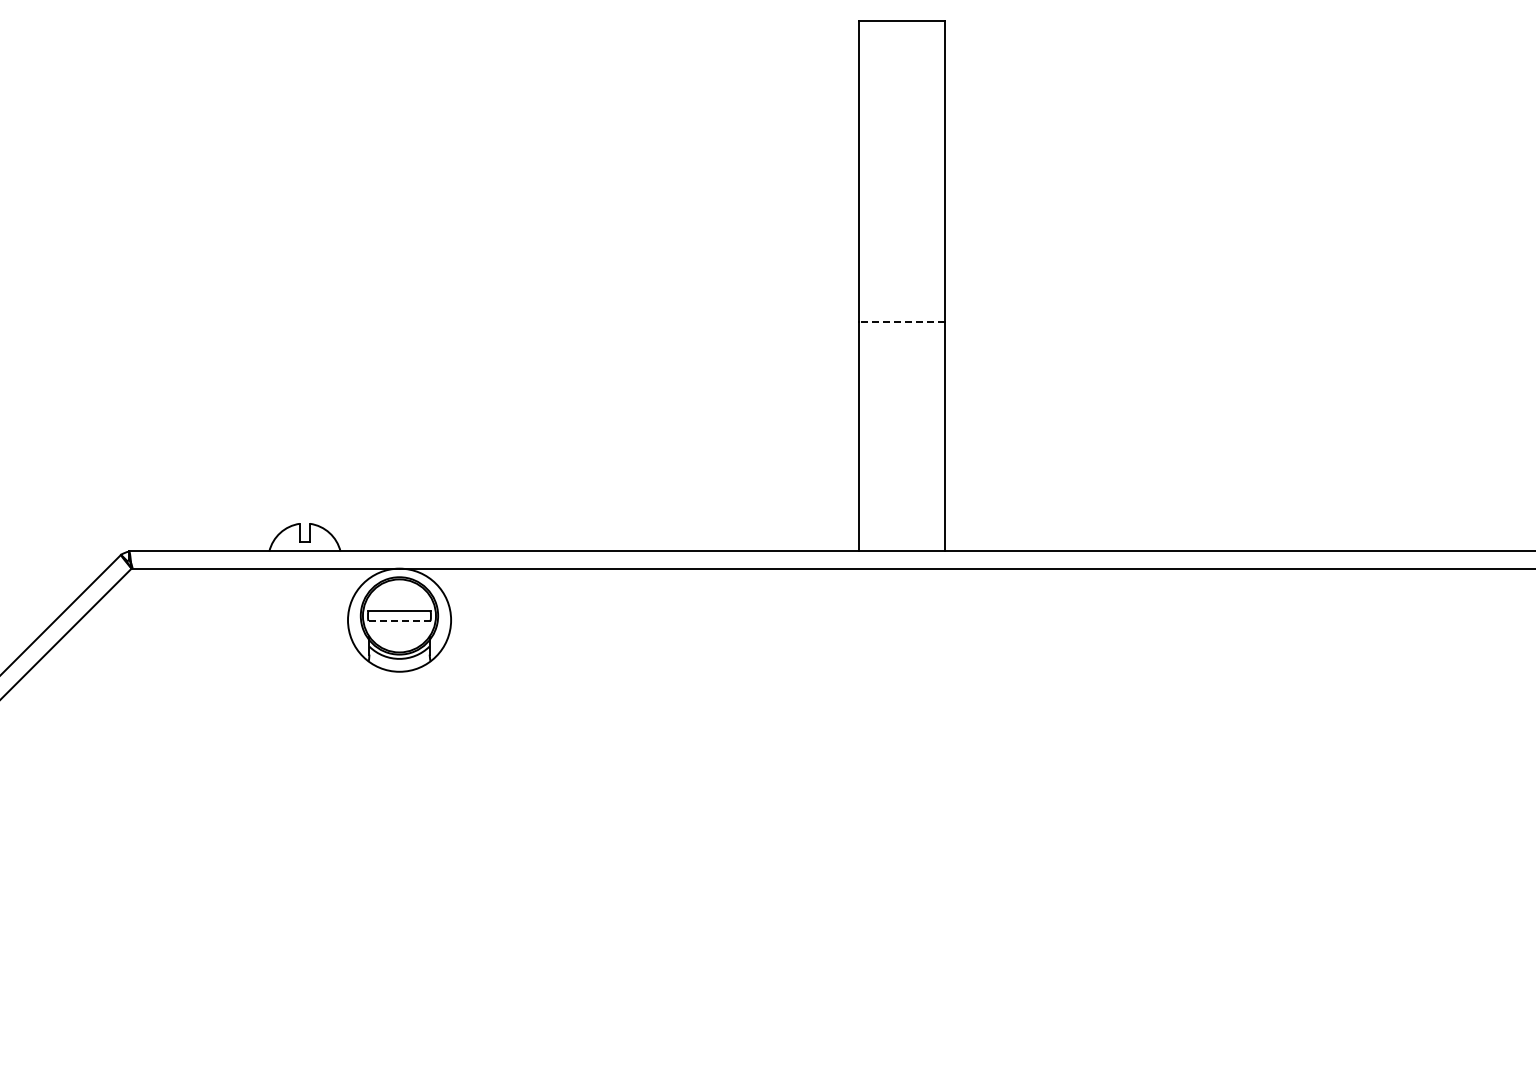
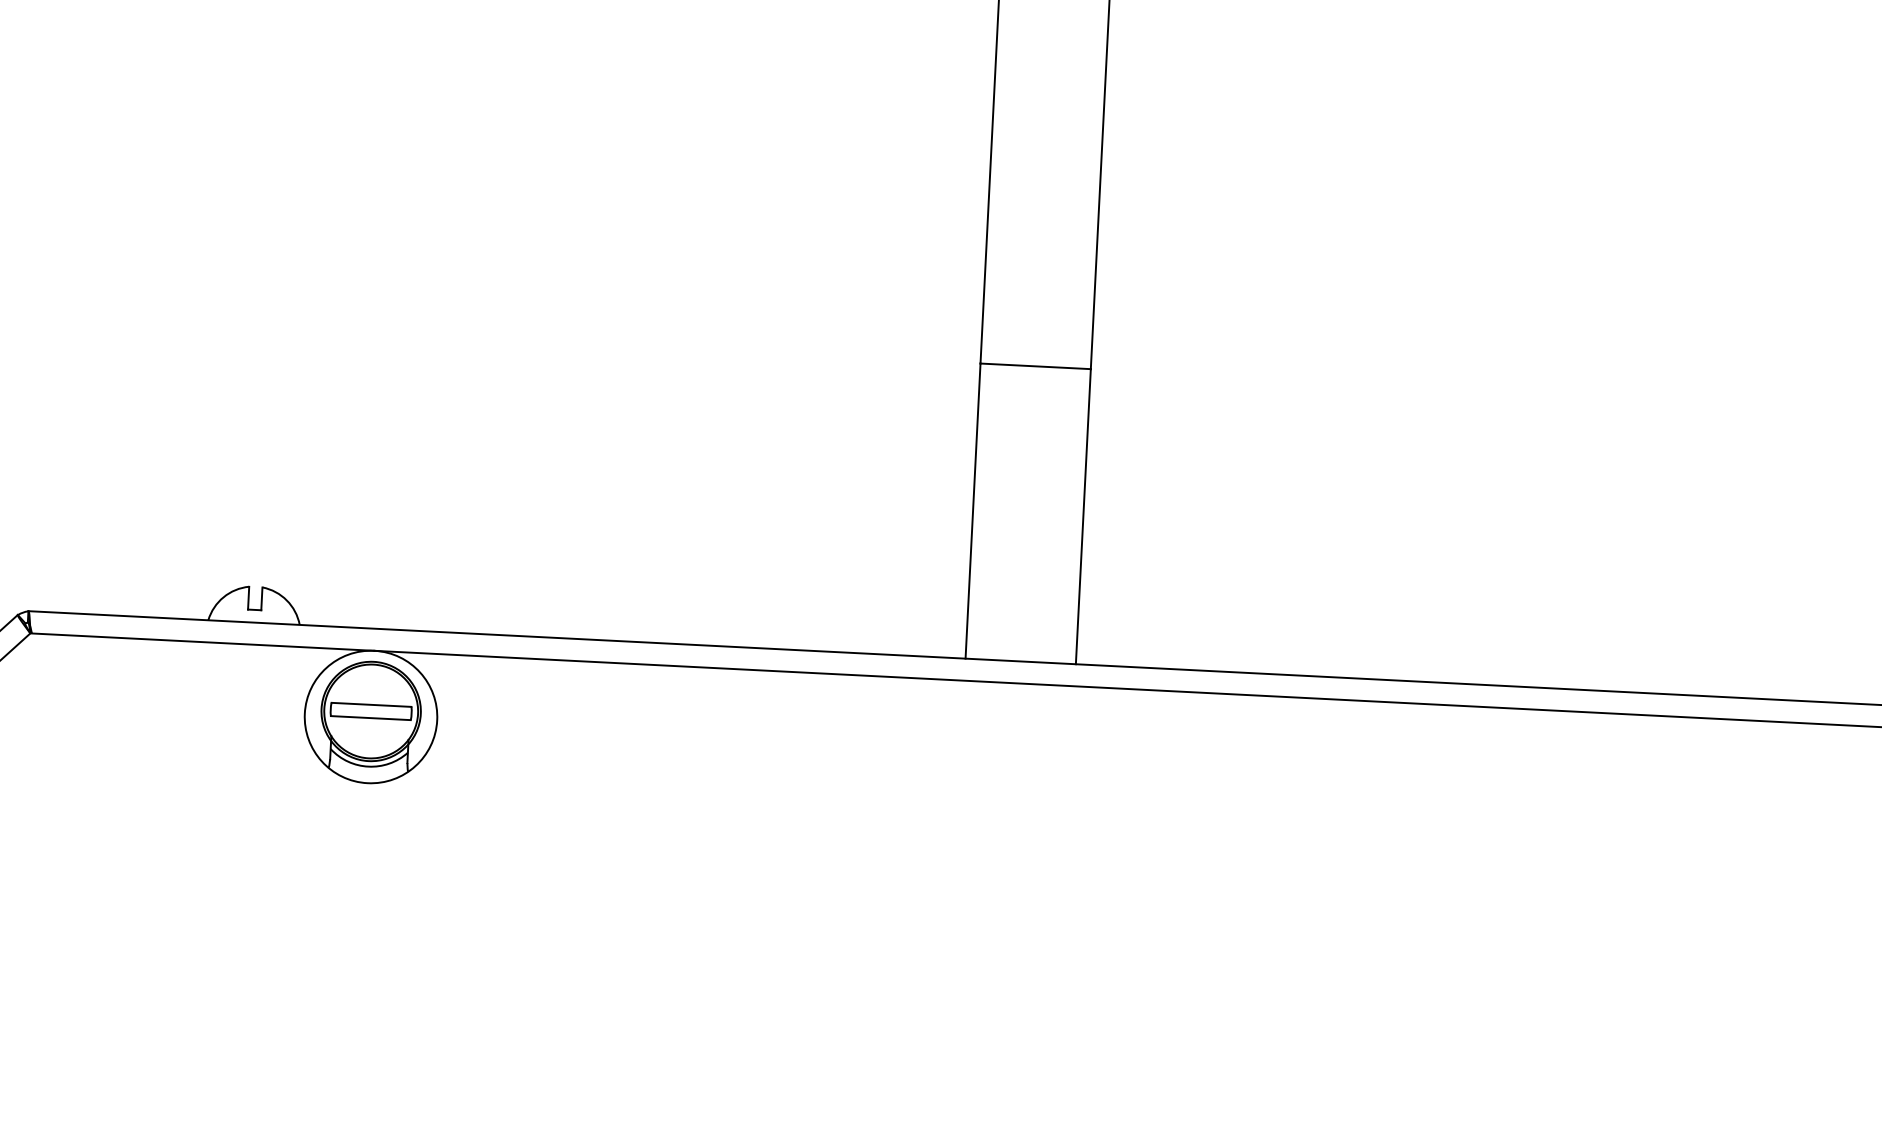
line: (902, 321) -> (1035, 366), dashed -> solid
line: (398, 621) -> (369, 718), dashed -> solid

